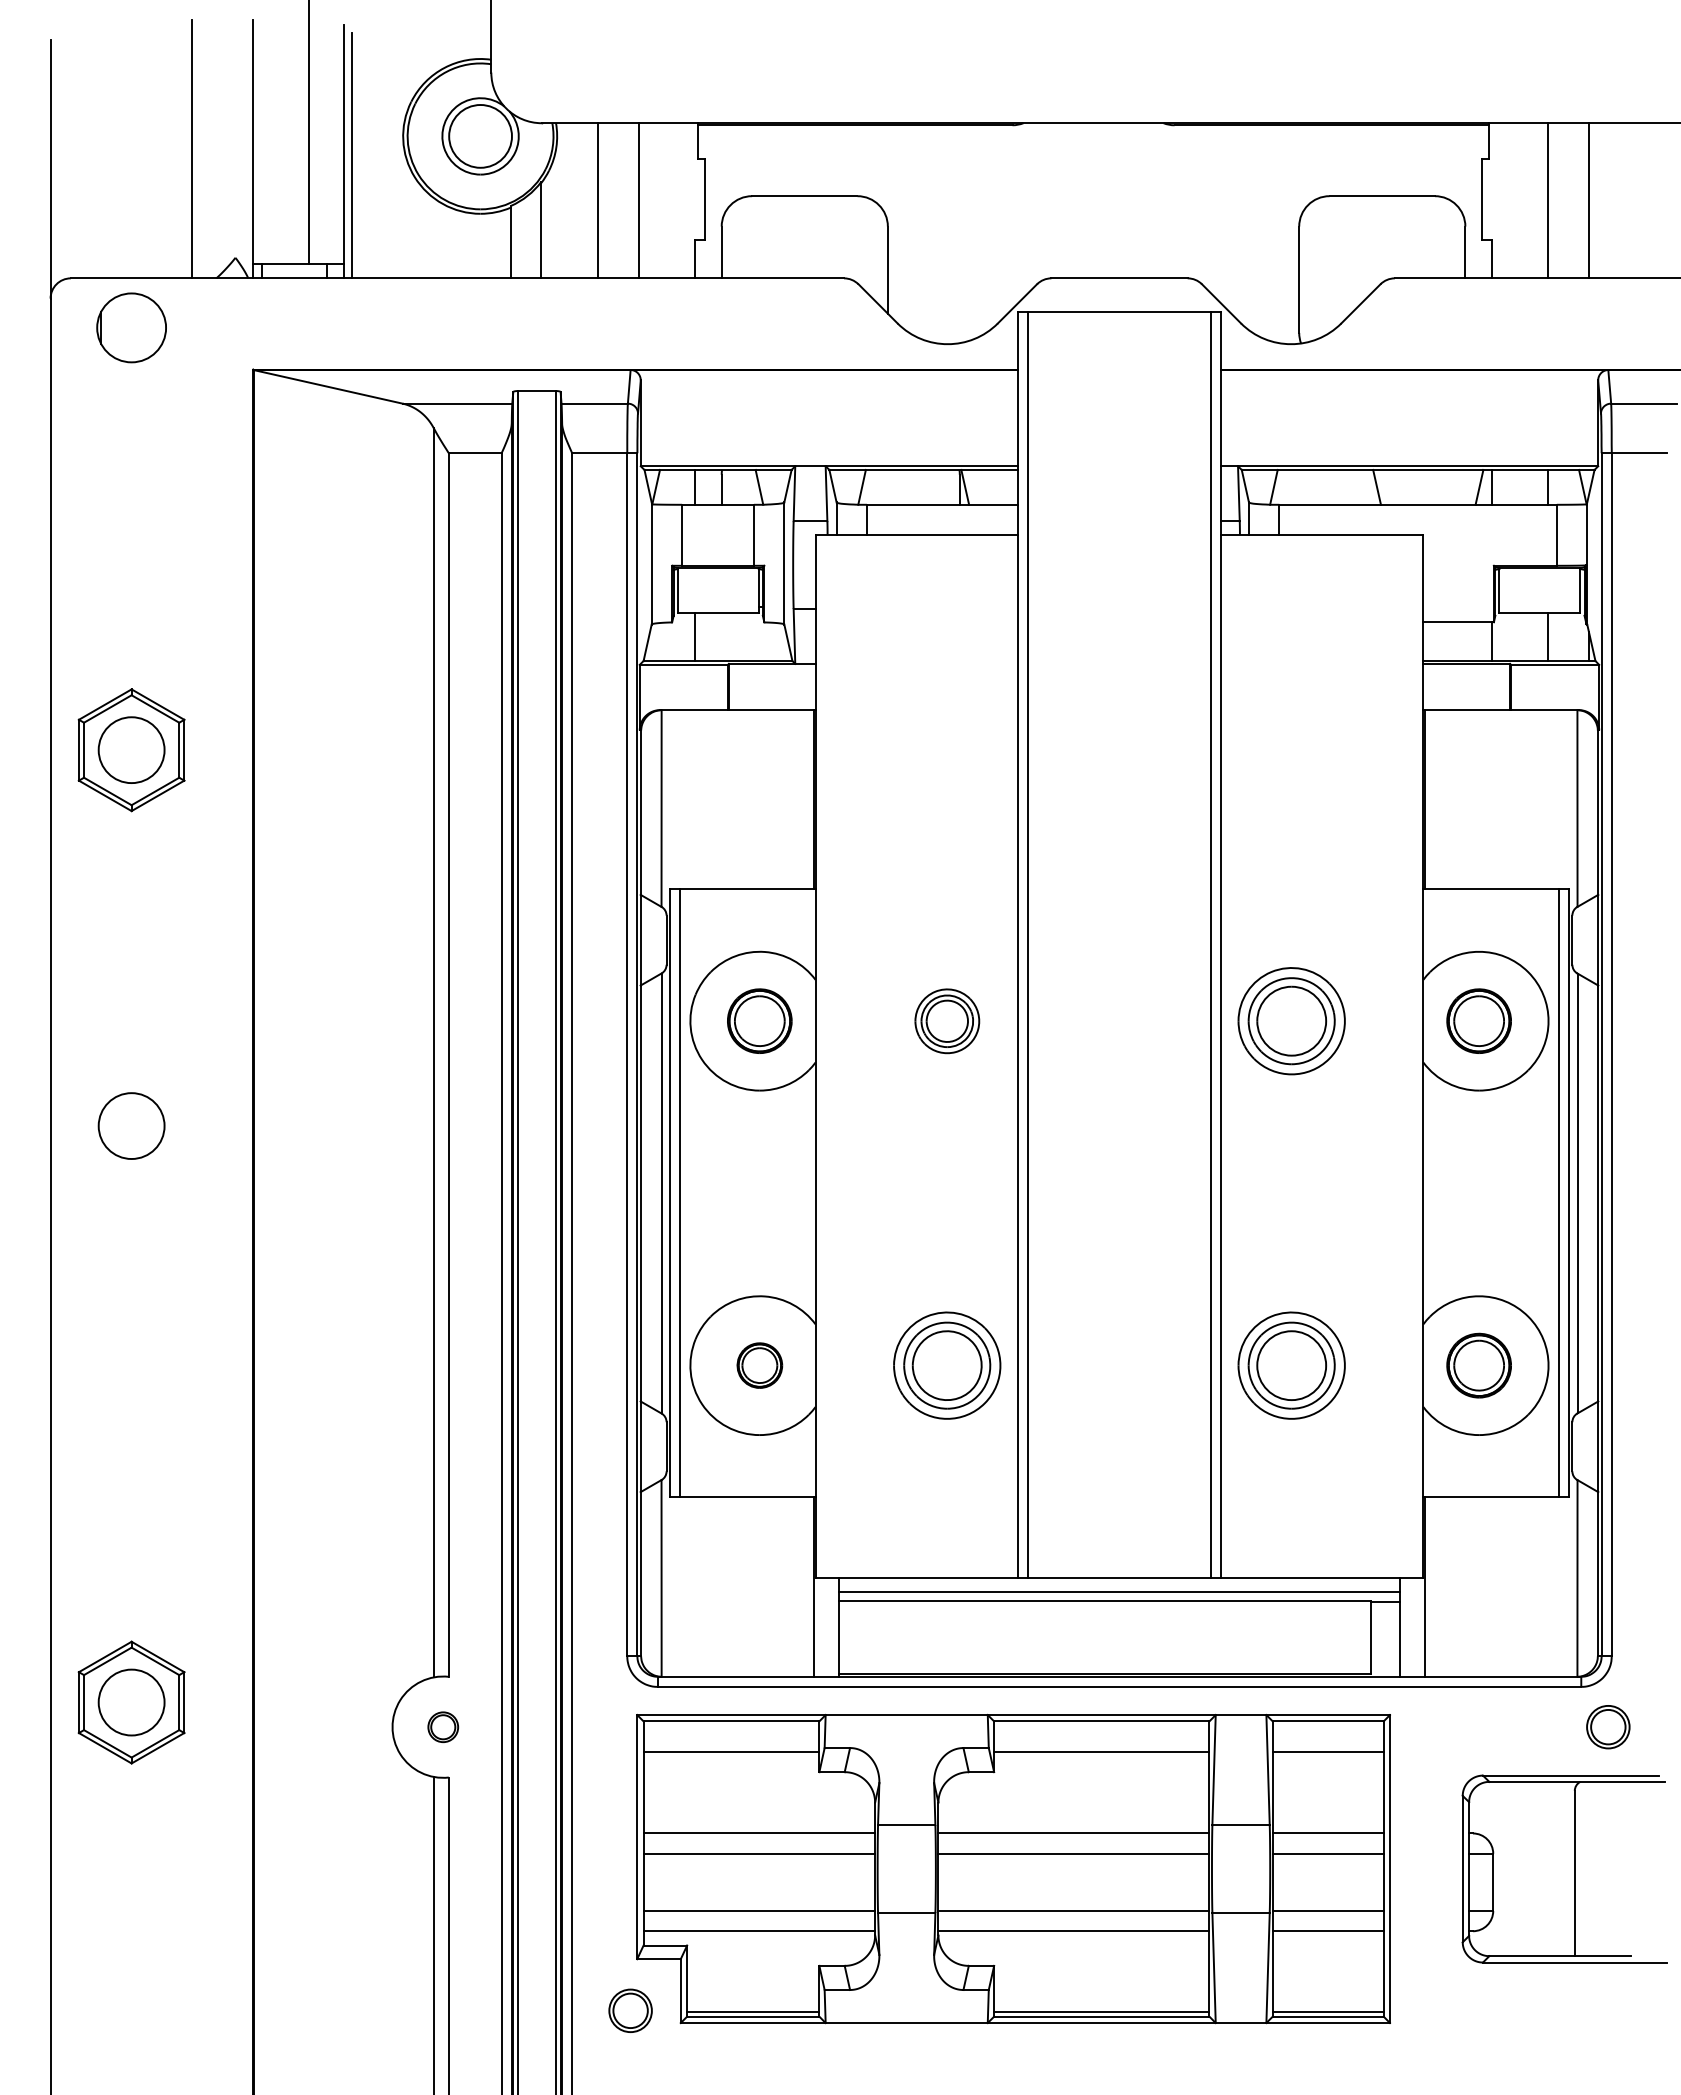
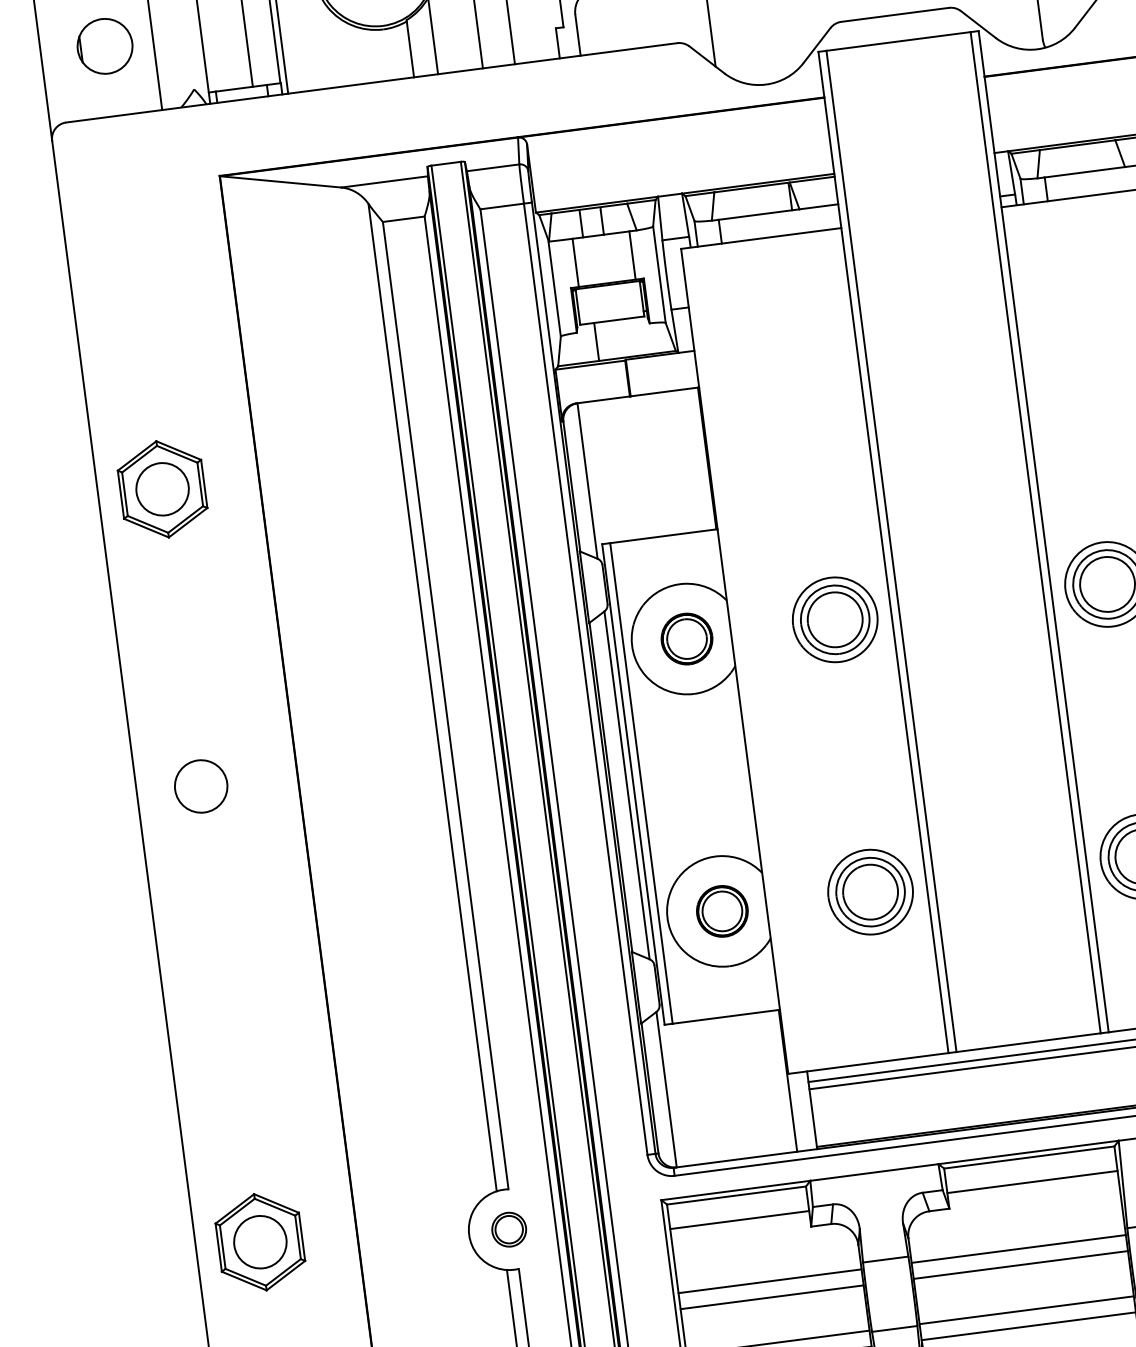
part: (131, 327) -> (104, 46), moved
part: (947, 1021) -> (835, 620), size x1.67
part: (759, 1365) -> (722, 911), size x1.43
part: (443, 1727) -> (509, 1229), size x1.43

